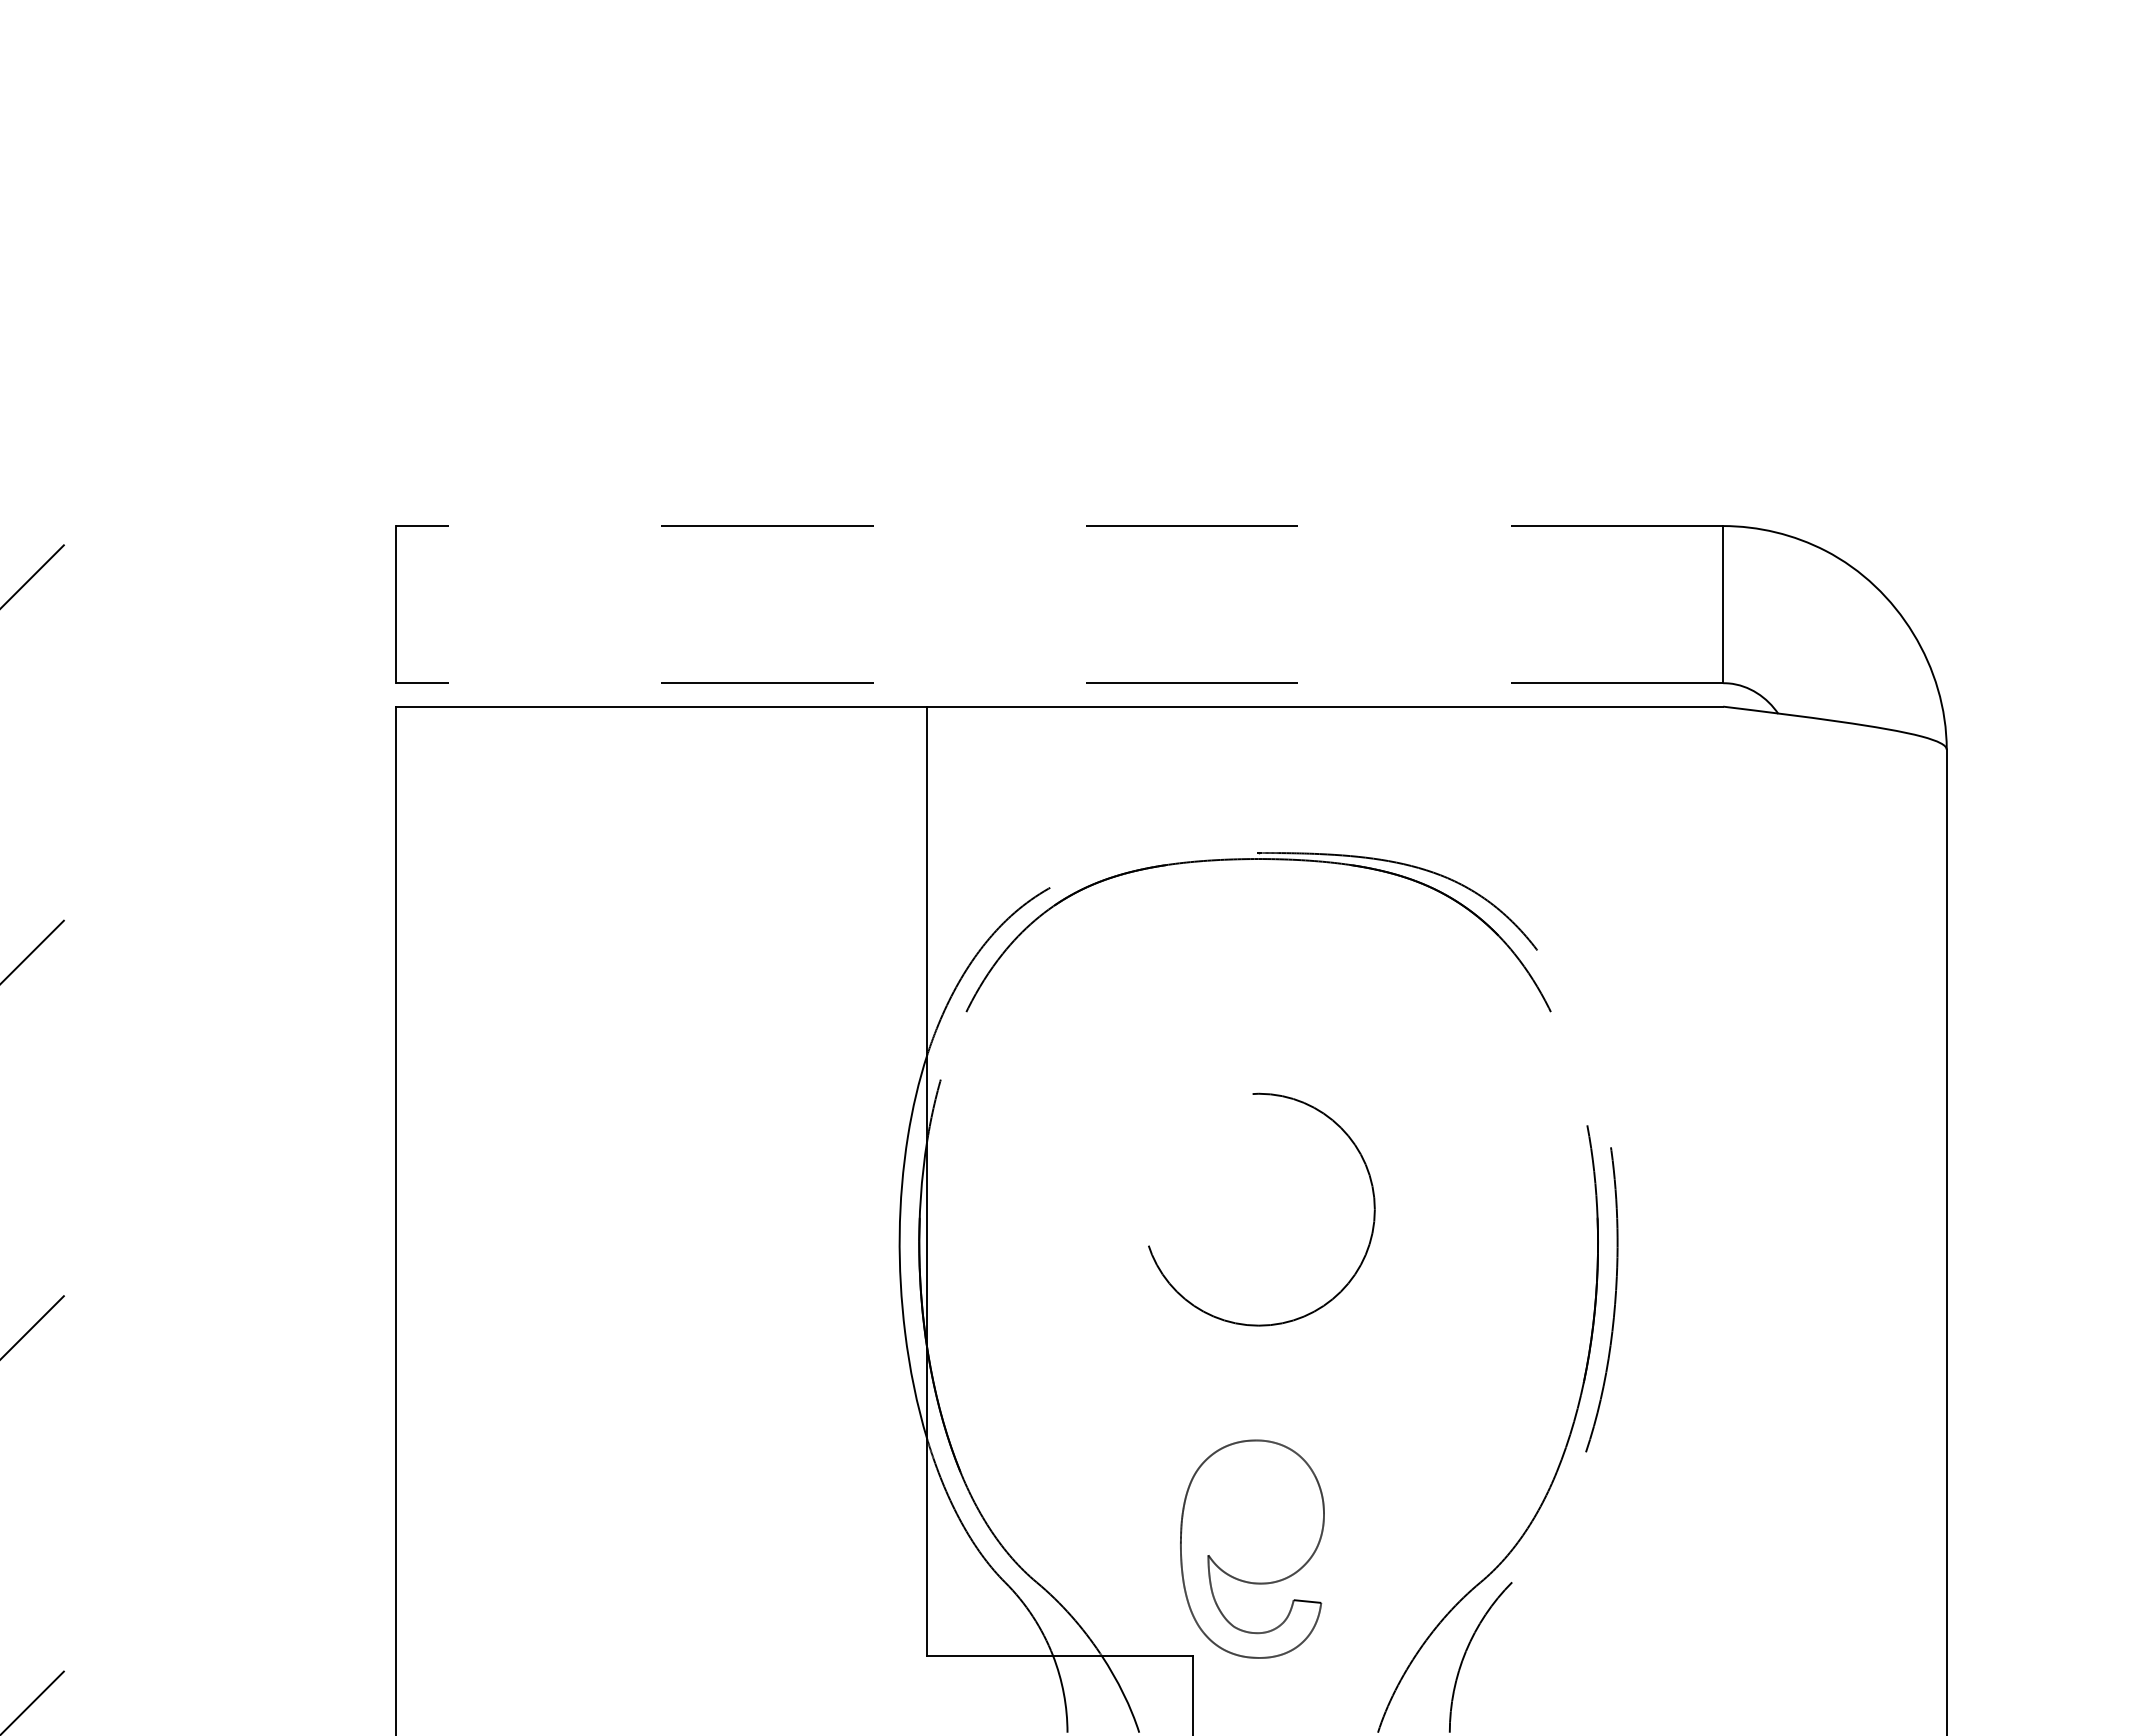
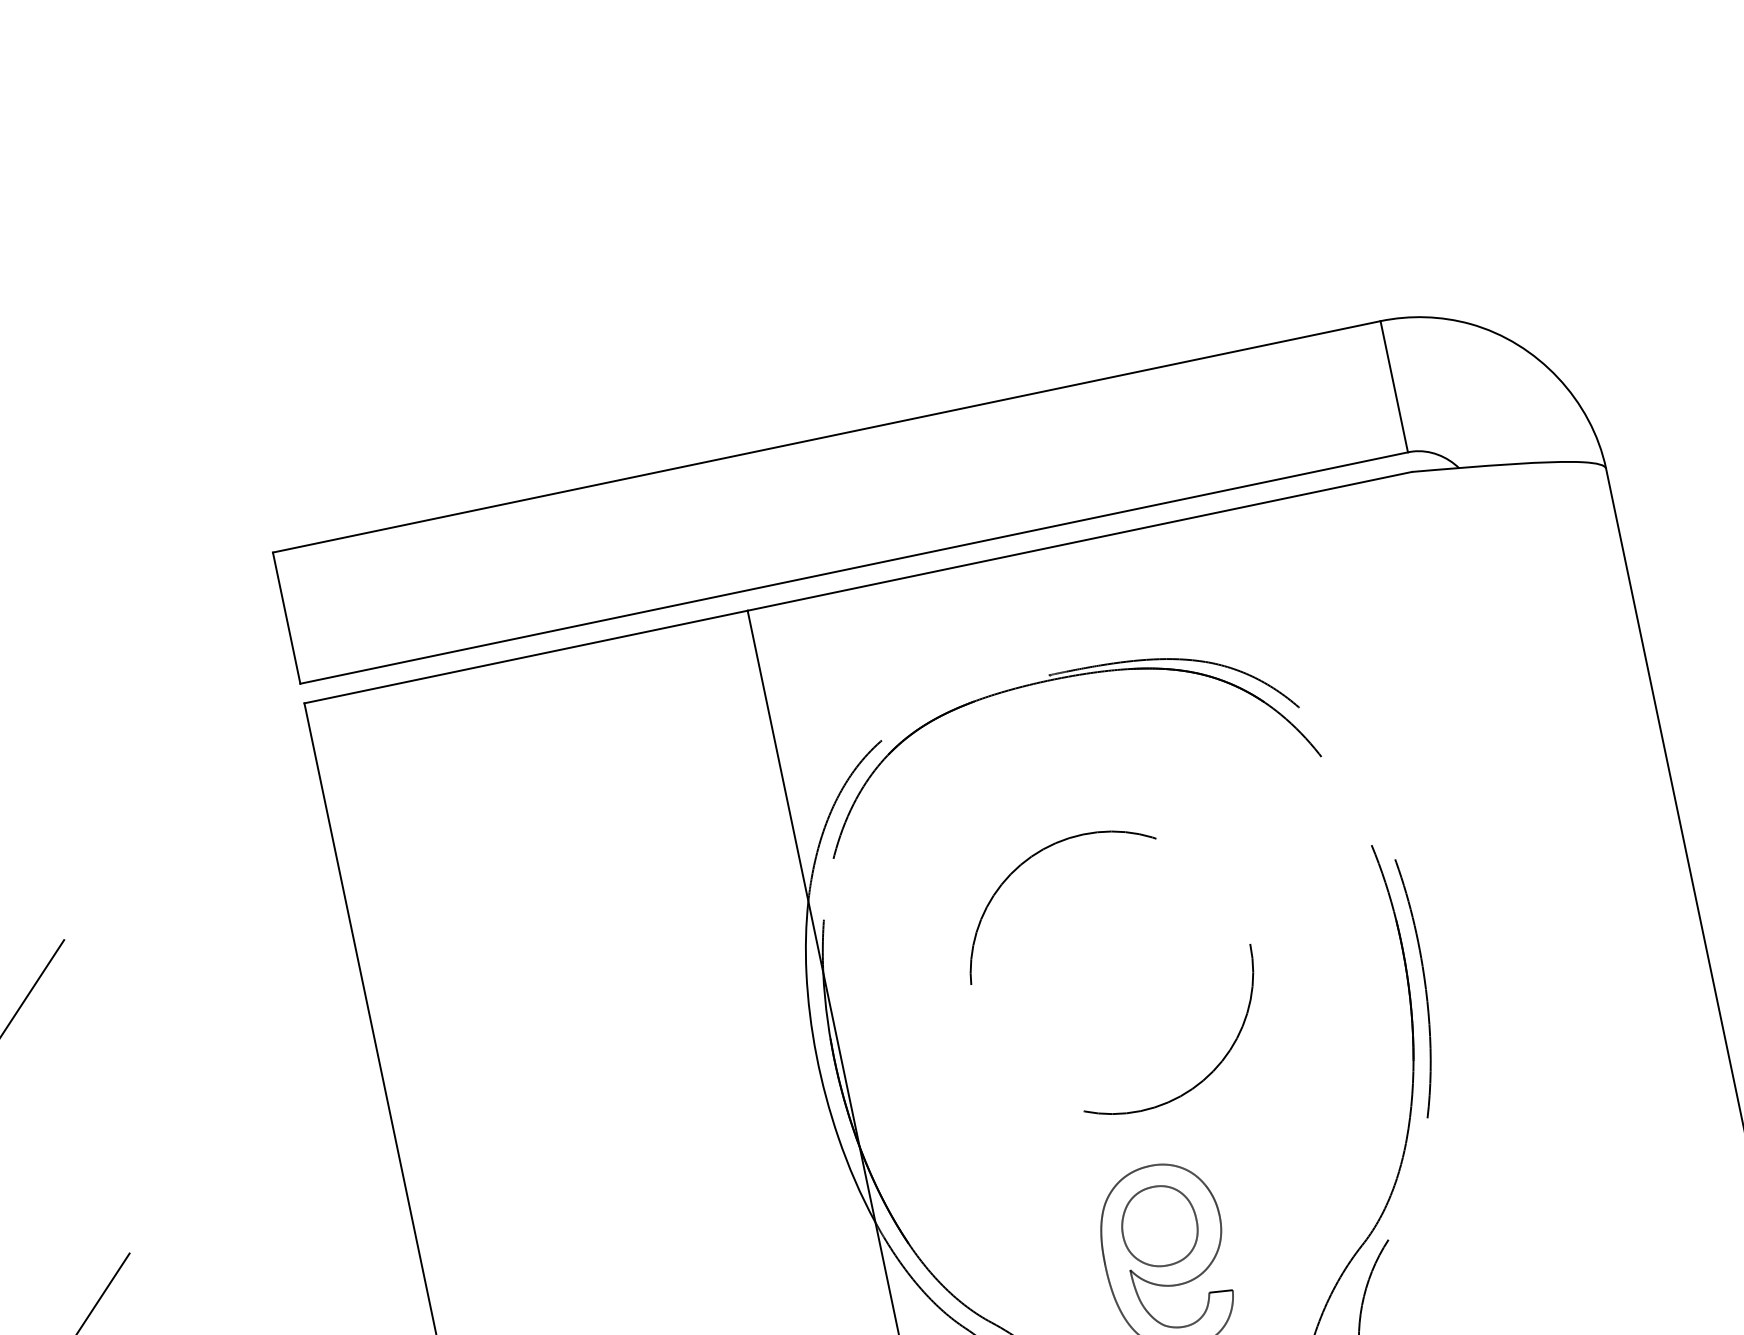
line: (1059, 526) -> (826, 437), dashed -> solid
line: (1059, 683) -> (853, 568), dashed -> solid
circle: (1259, 1209) -> (1112, 972), size x1.43
part: (1252, 1511) -> (1159, 1225), added

